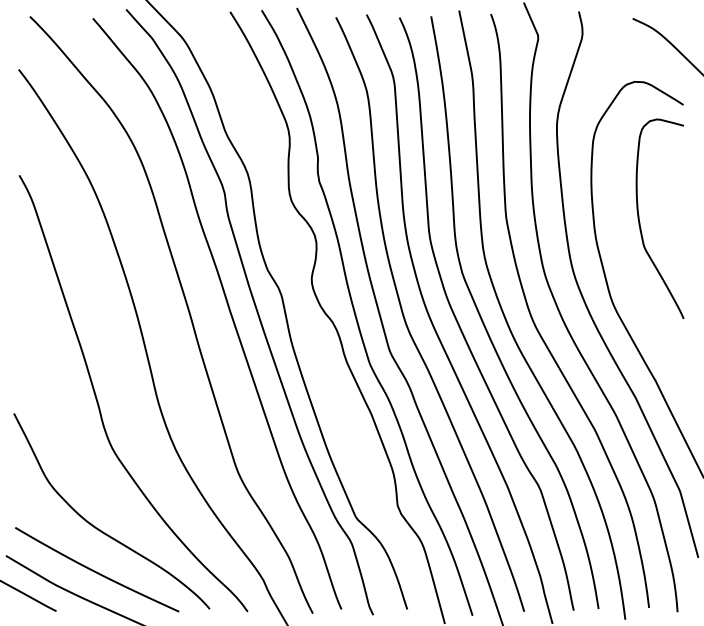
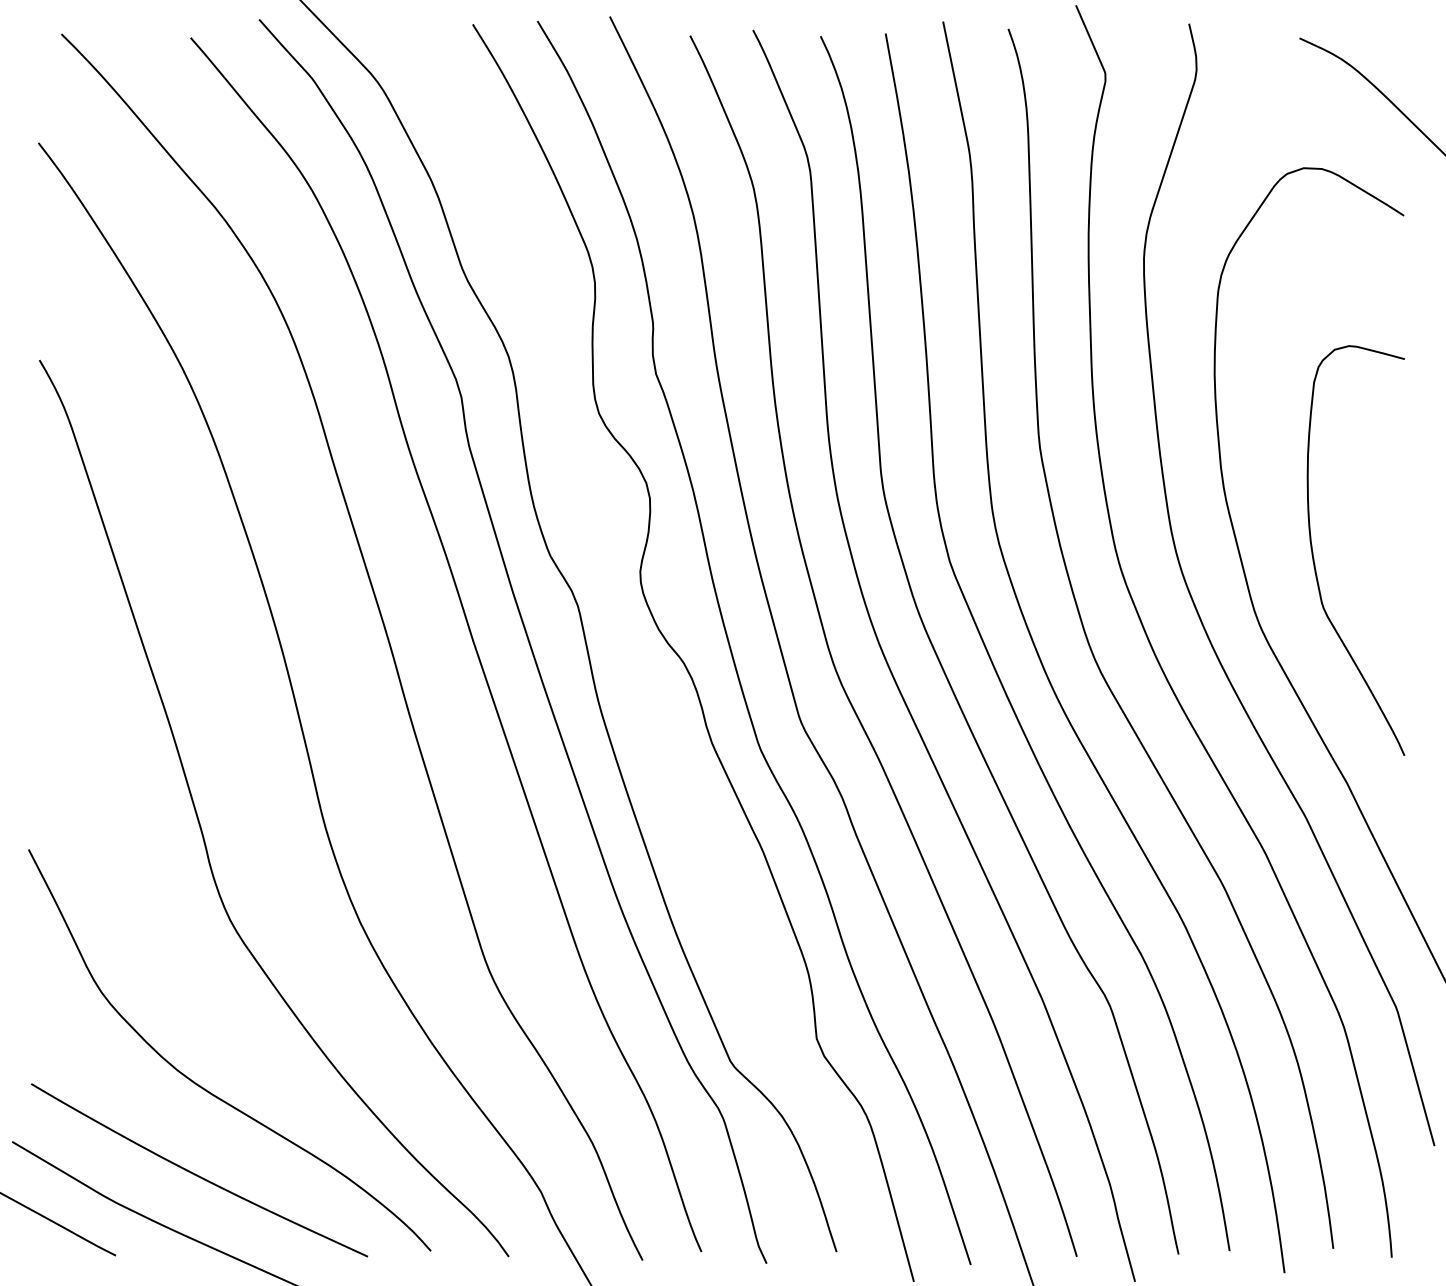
curve: (640, 222) -> (1315, 557), moved

